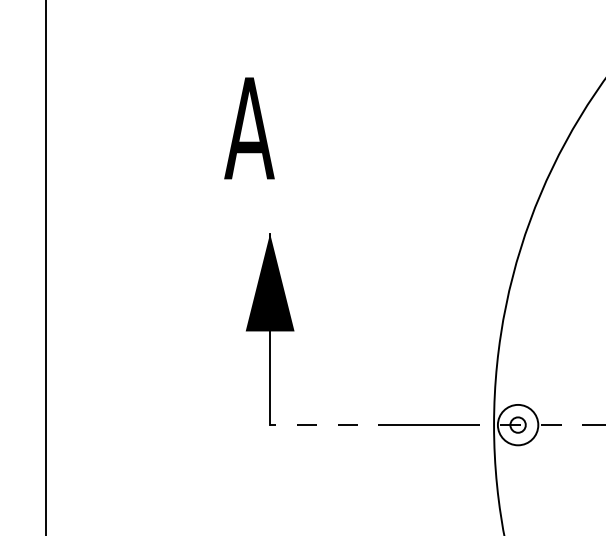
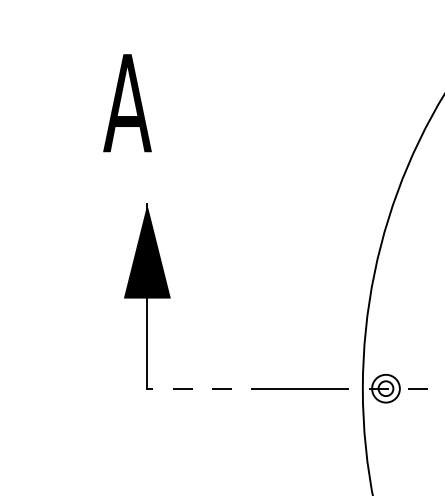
circle: (517, 424) -> (385, 388), size x0.71

